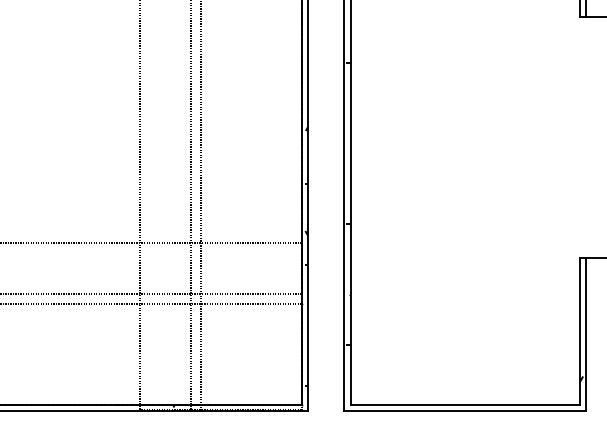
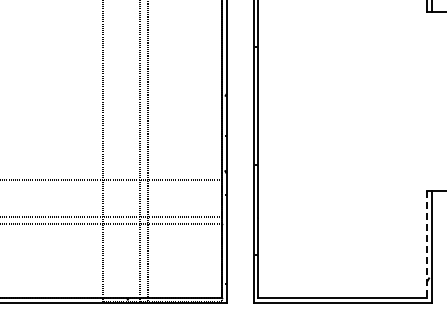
line: (580, 331) -> (427, 244), solid -> dashed

